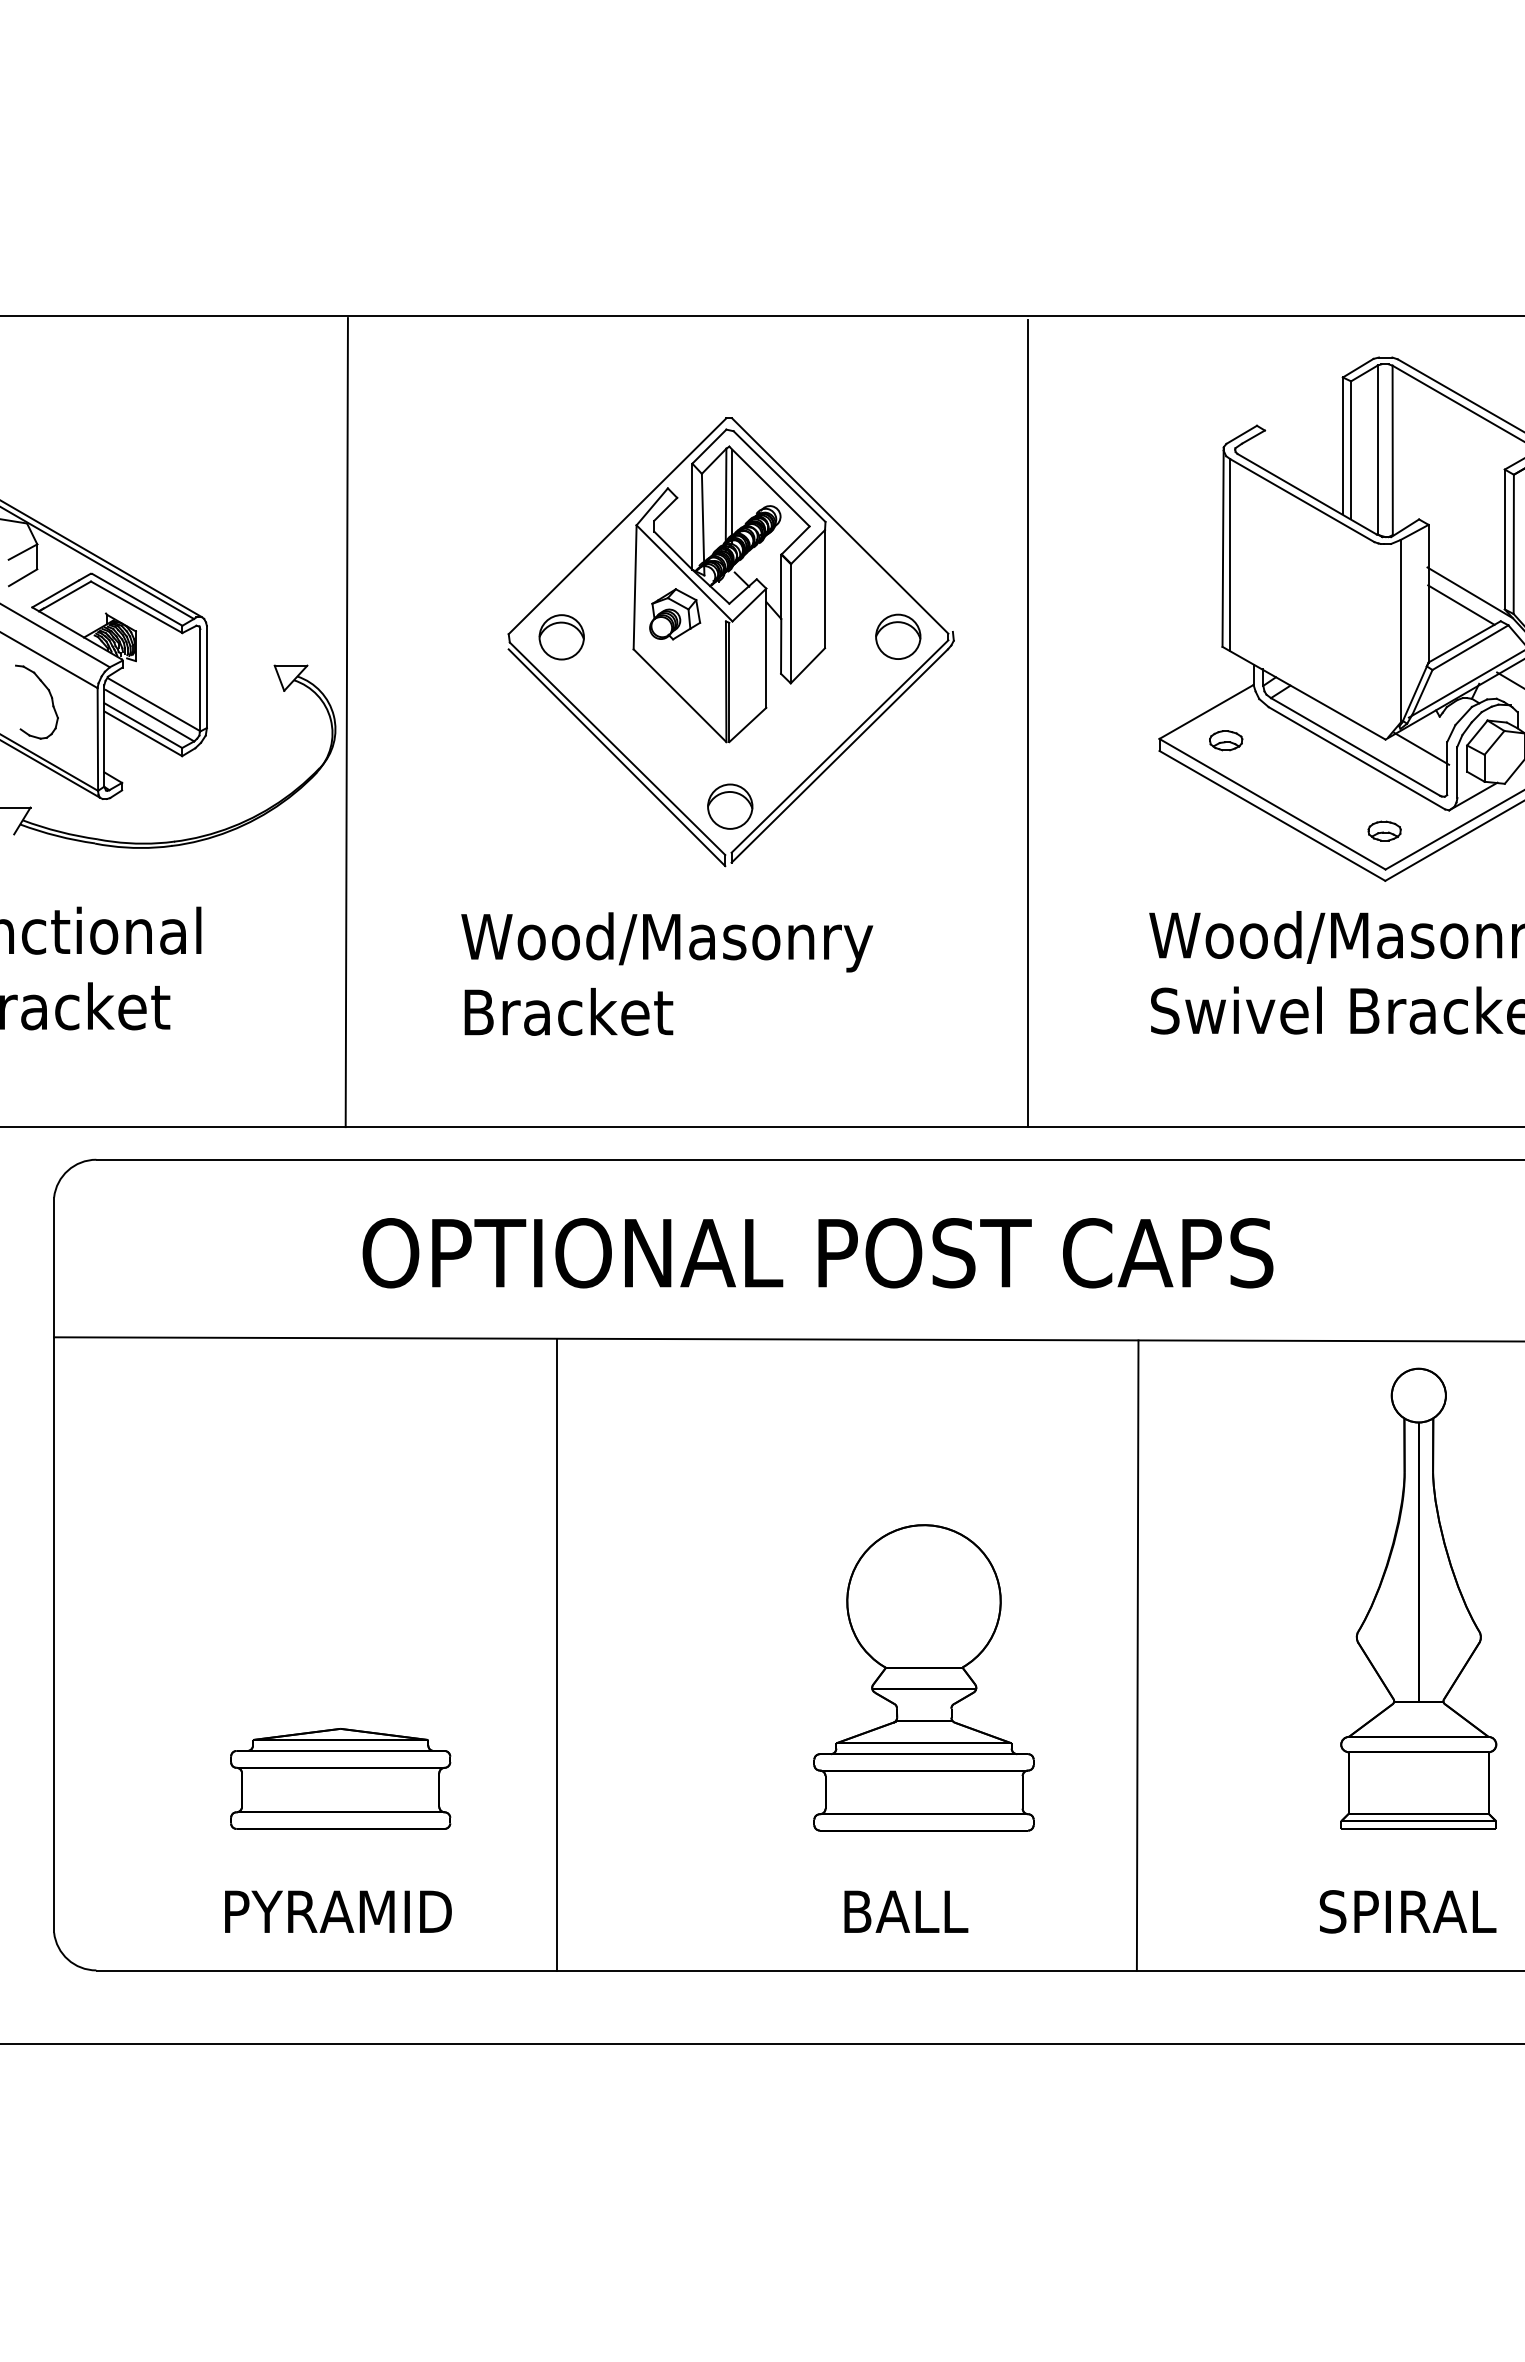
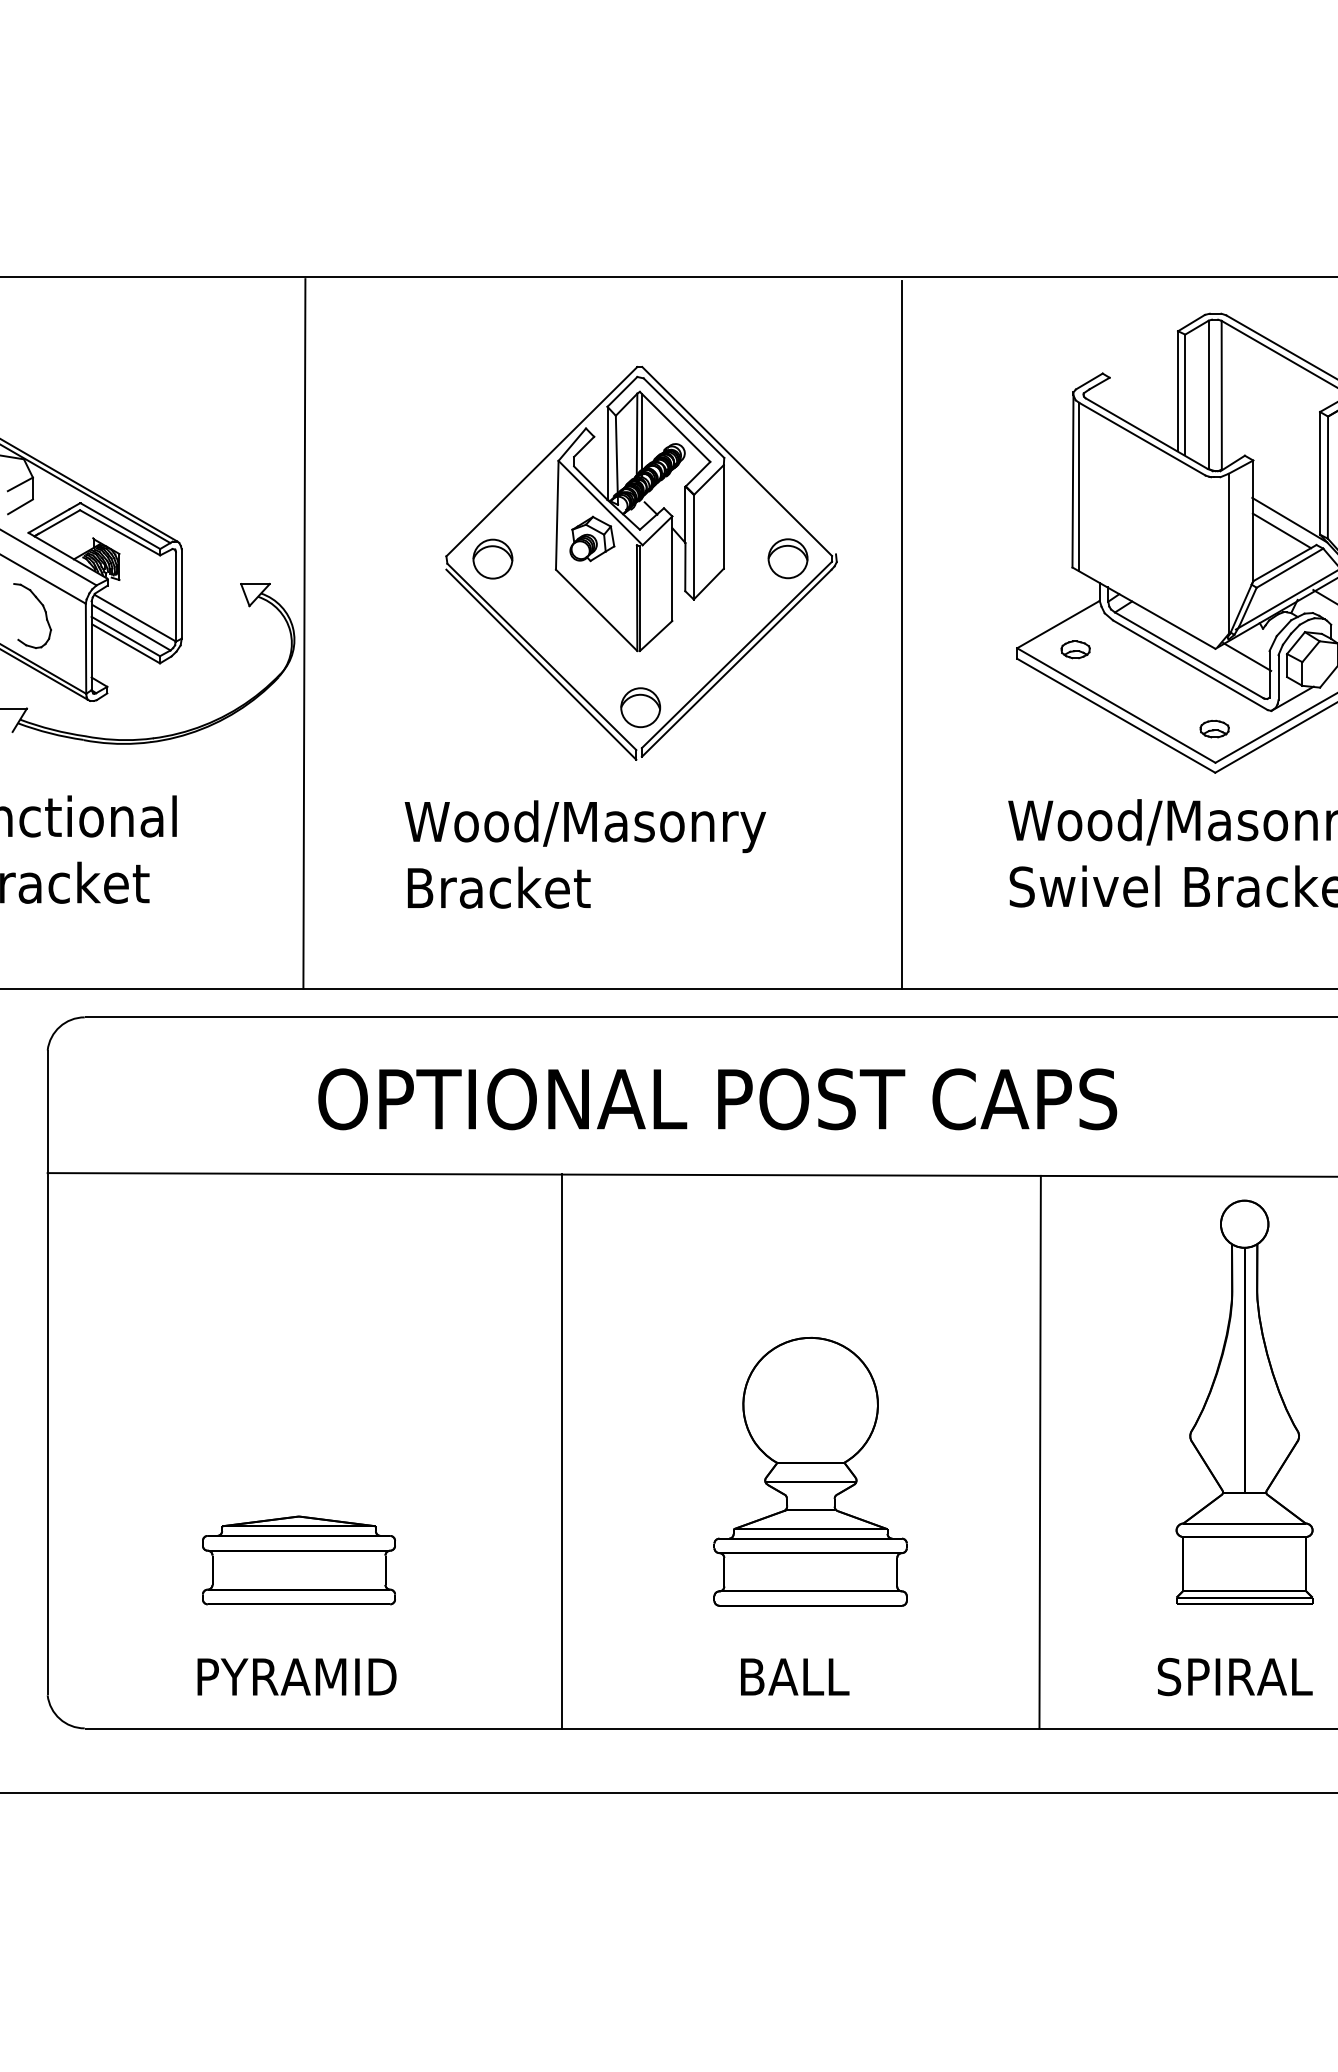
line: (556, 1654) -> (561, 1451), moved
line: (1137, 1655) -> (1040, 1452), moved

